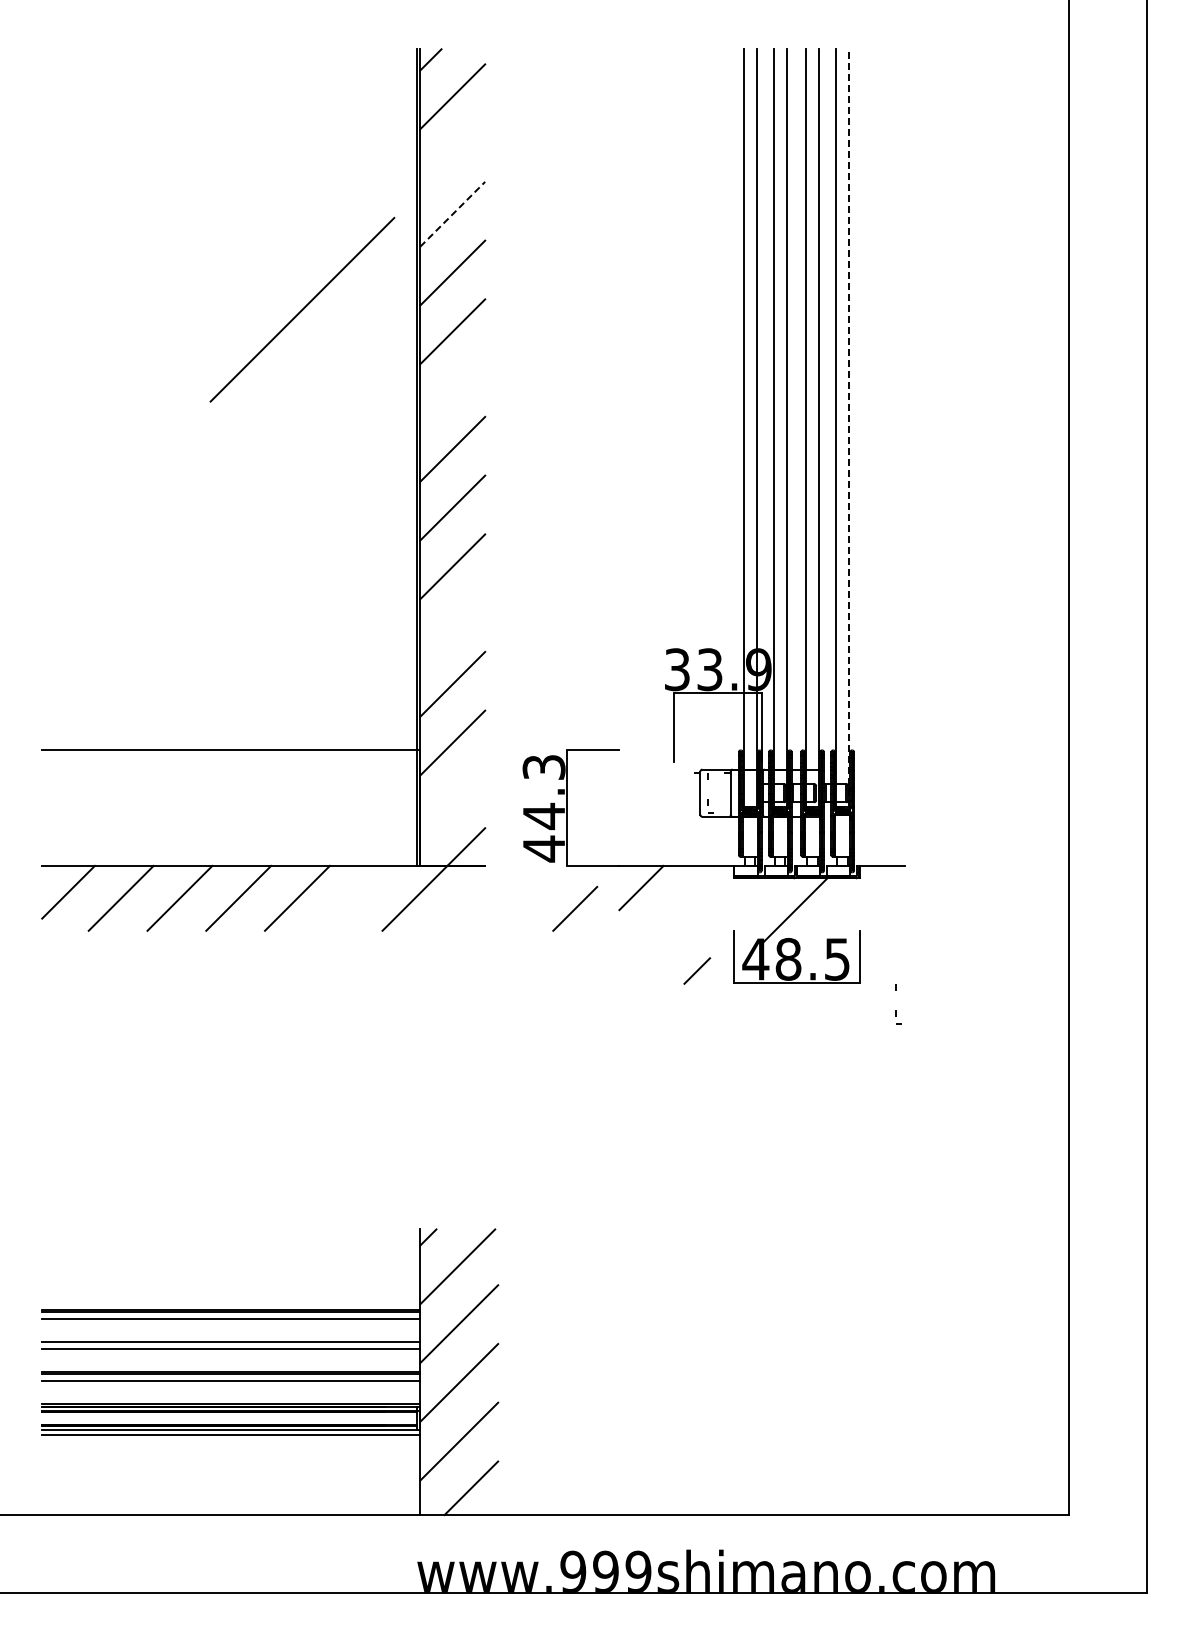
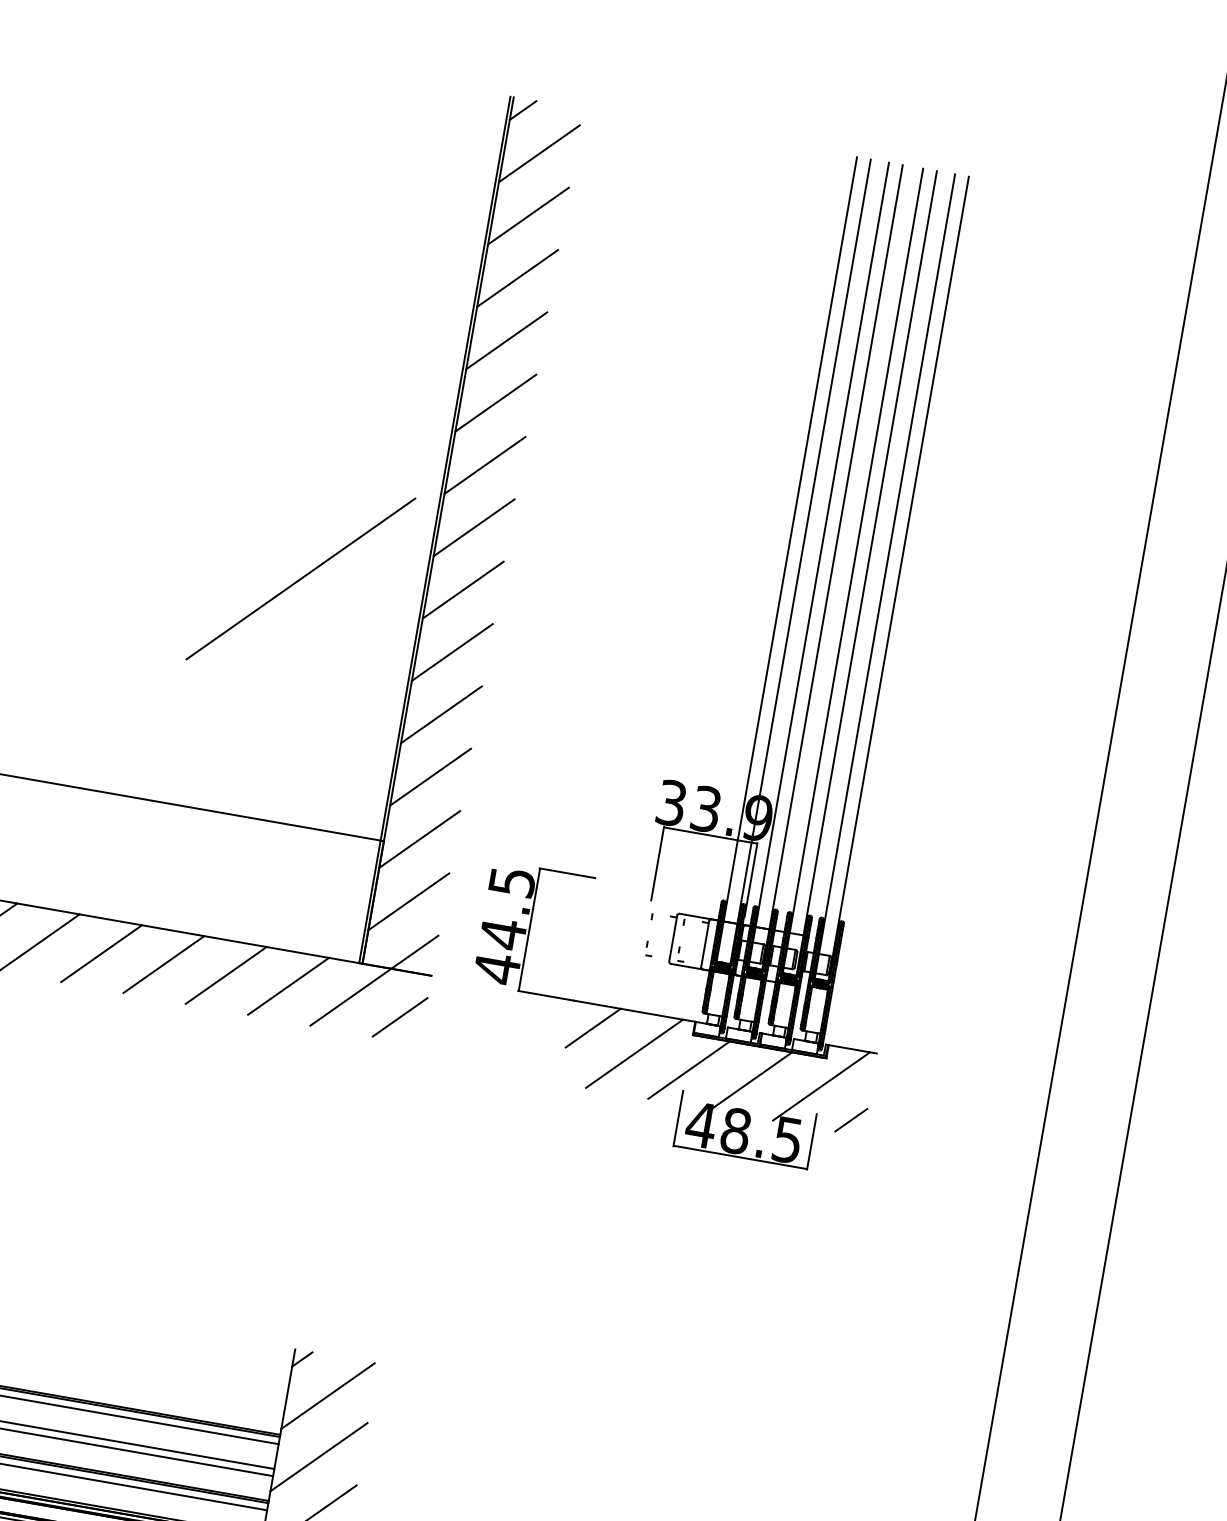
line: (452, 155) -> (528, 215), added
line: (452, 214) -> (517, 278), dashed -> solid
line: (302, 309) -> (301, 578), moved
line: (452, 390) -> (484, 465), added
line: (849, 427) -> (899, 578), dashed -> solid
line: (452, 625) -> (441, 714), added
text: (543, 767) -> (511, 882), 44.3 -> 44.5
line: (452, 801) -> (408, 901), added
line: (355, 897) -> (287, 985), added
line: (683, 904) -> (634, 1053), added
line: (859, 904) -> (821, 1086), added
line: (575, 908) -> (400, 1016), moved
line: (735, 910) -> (688, 1069), added
line: (697, 970) -> (851, 1119), moved
part: (896, 1010) -> (648, 941), moved

